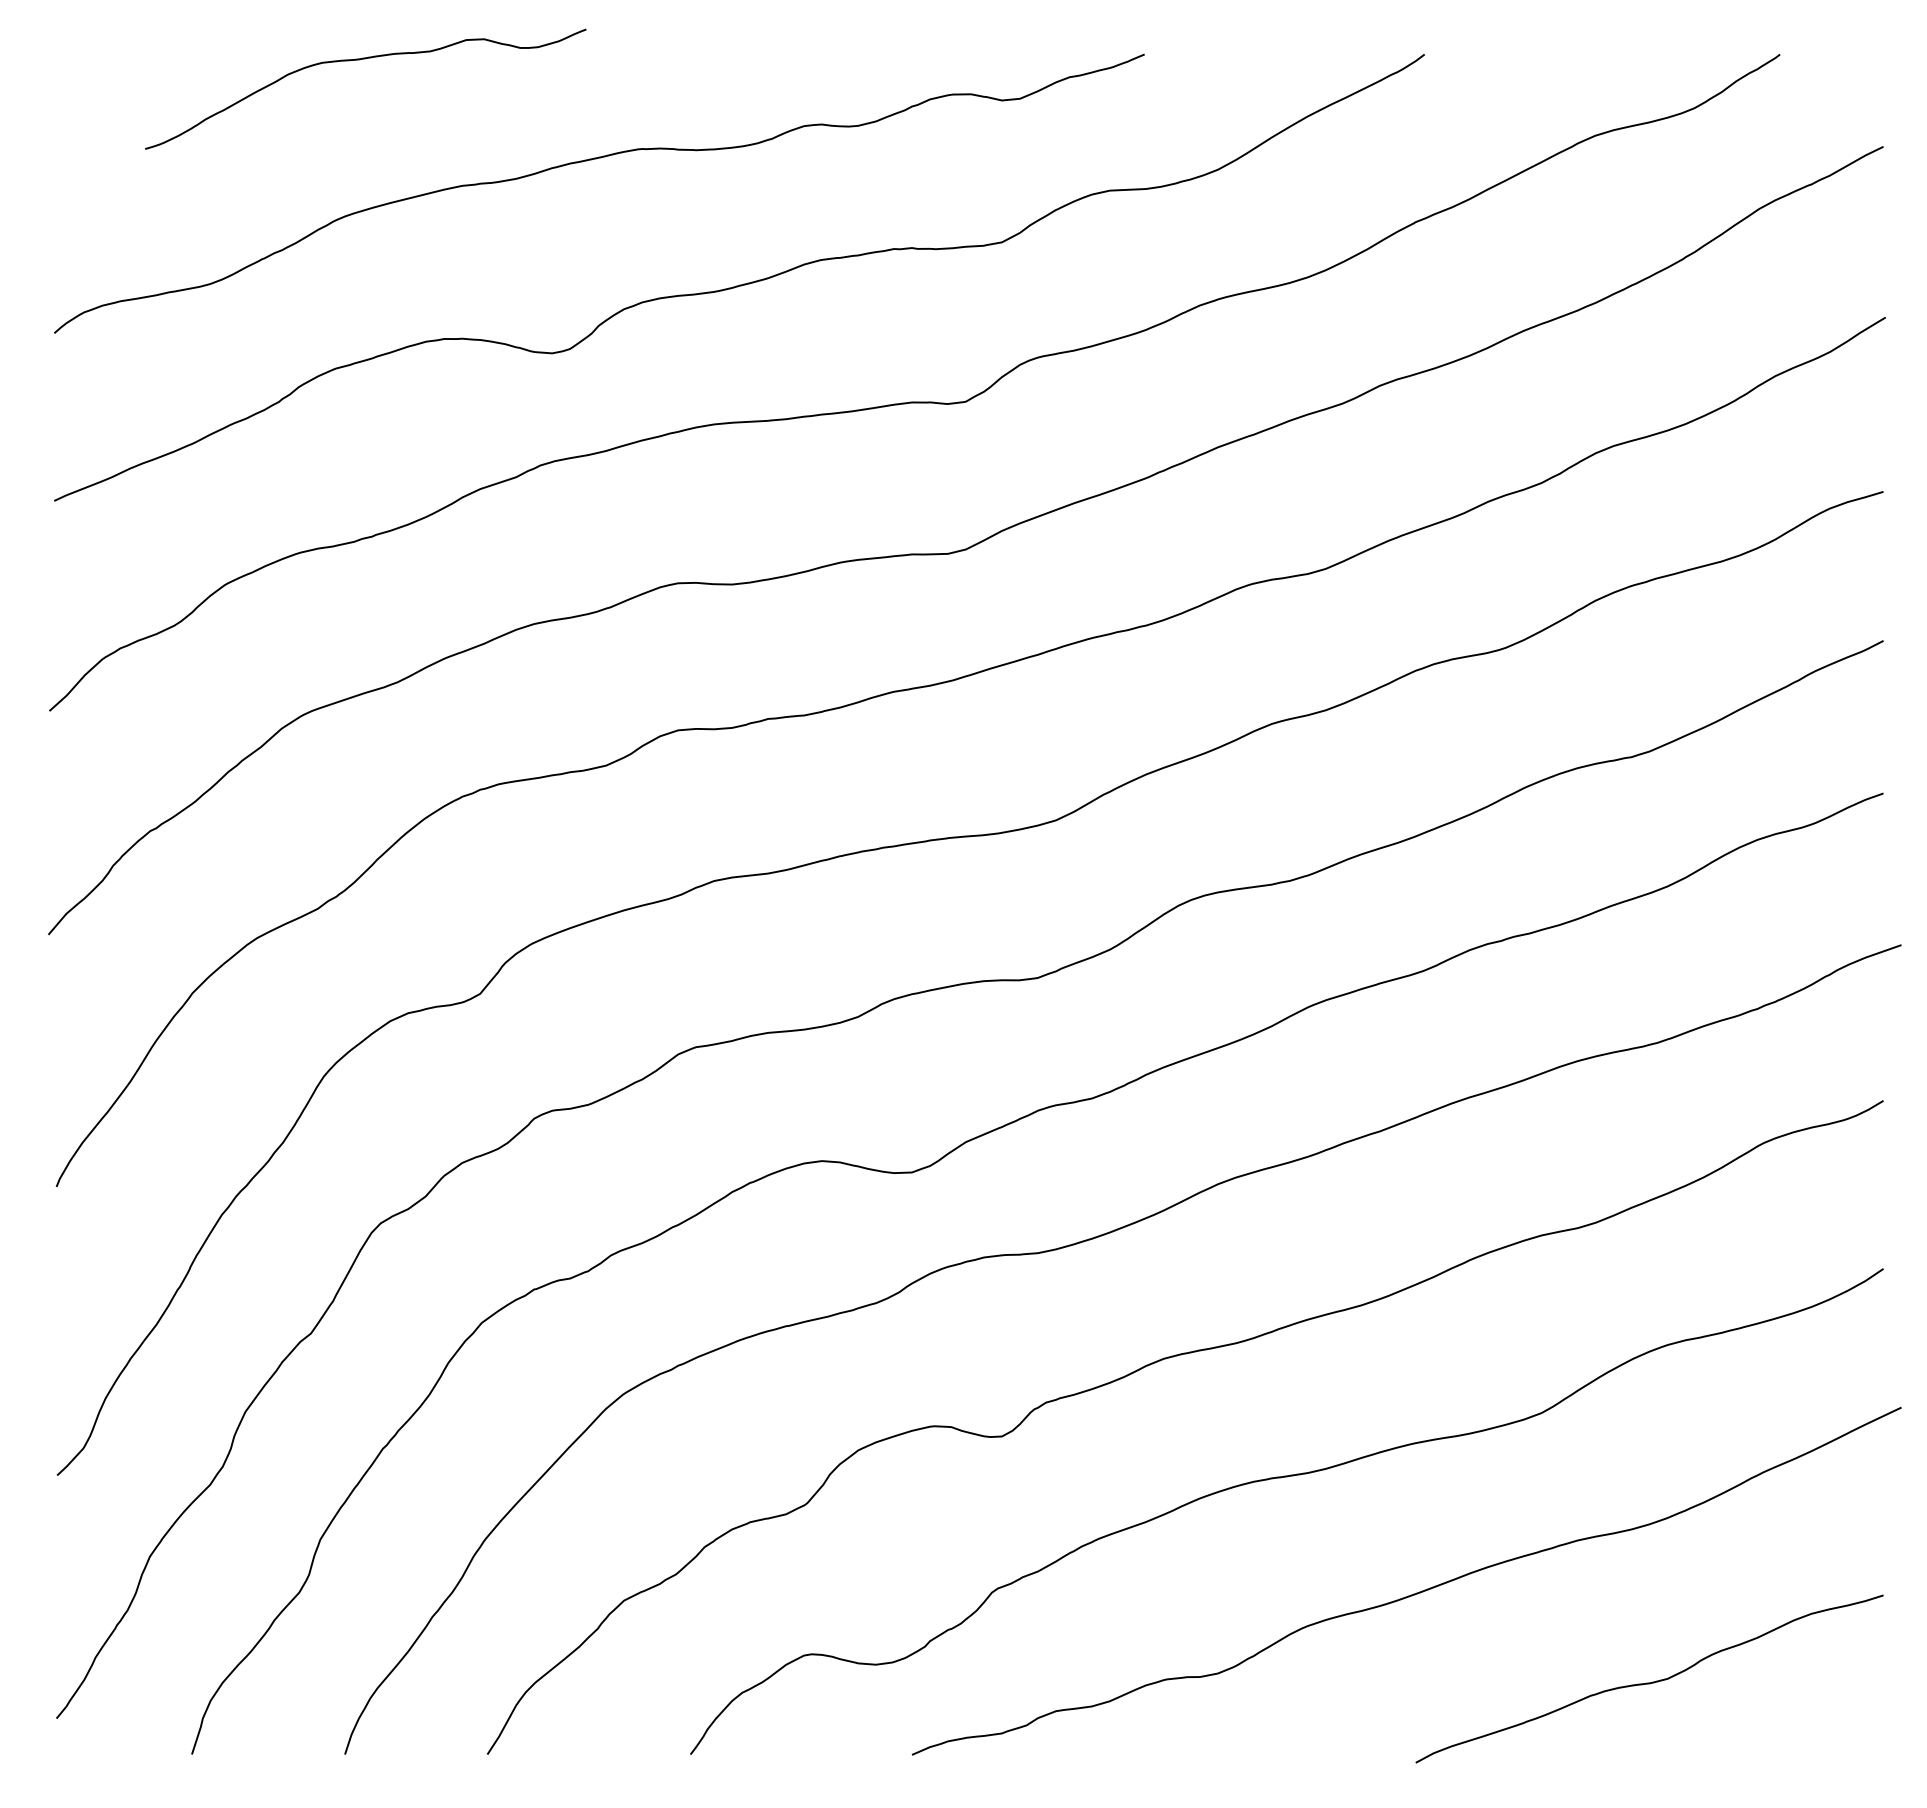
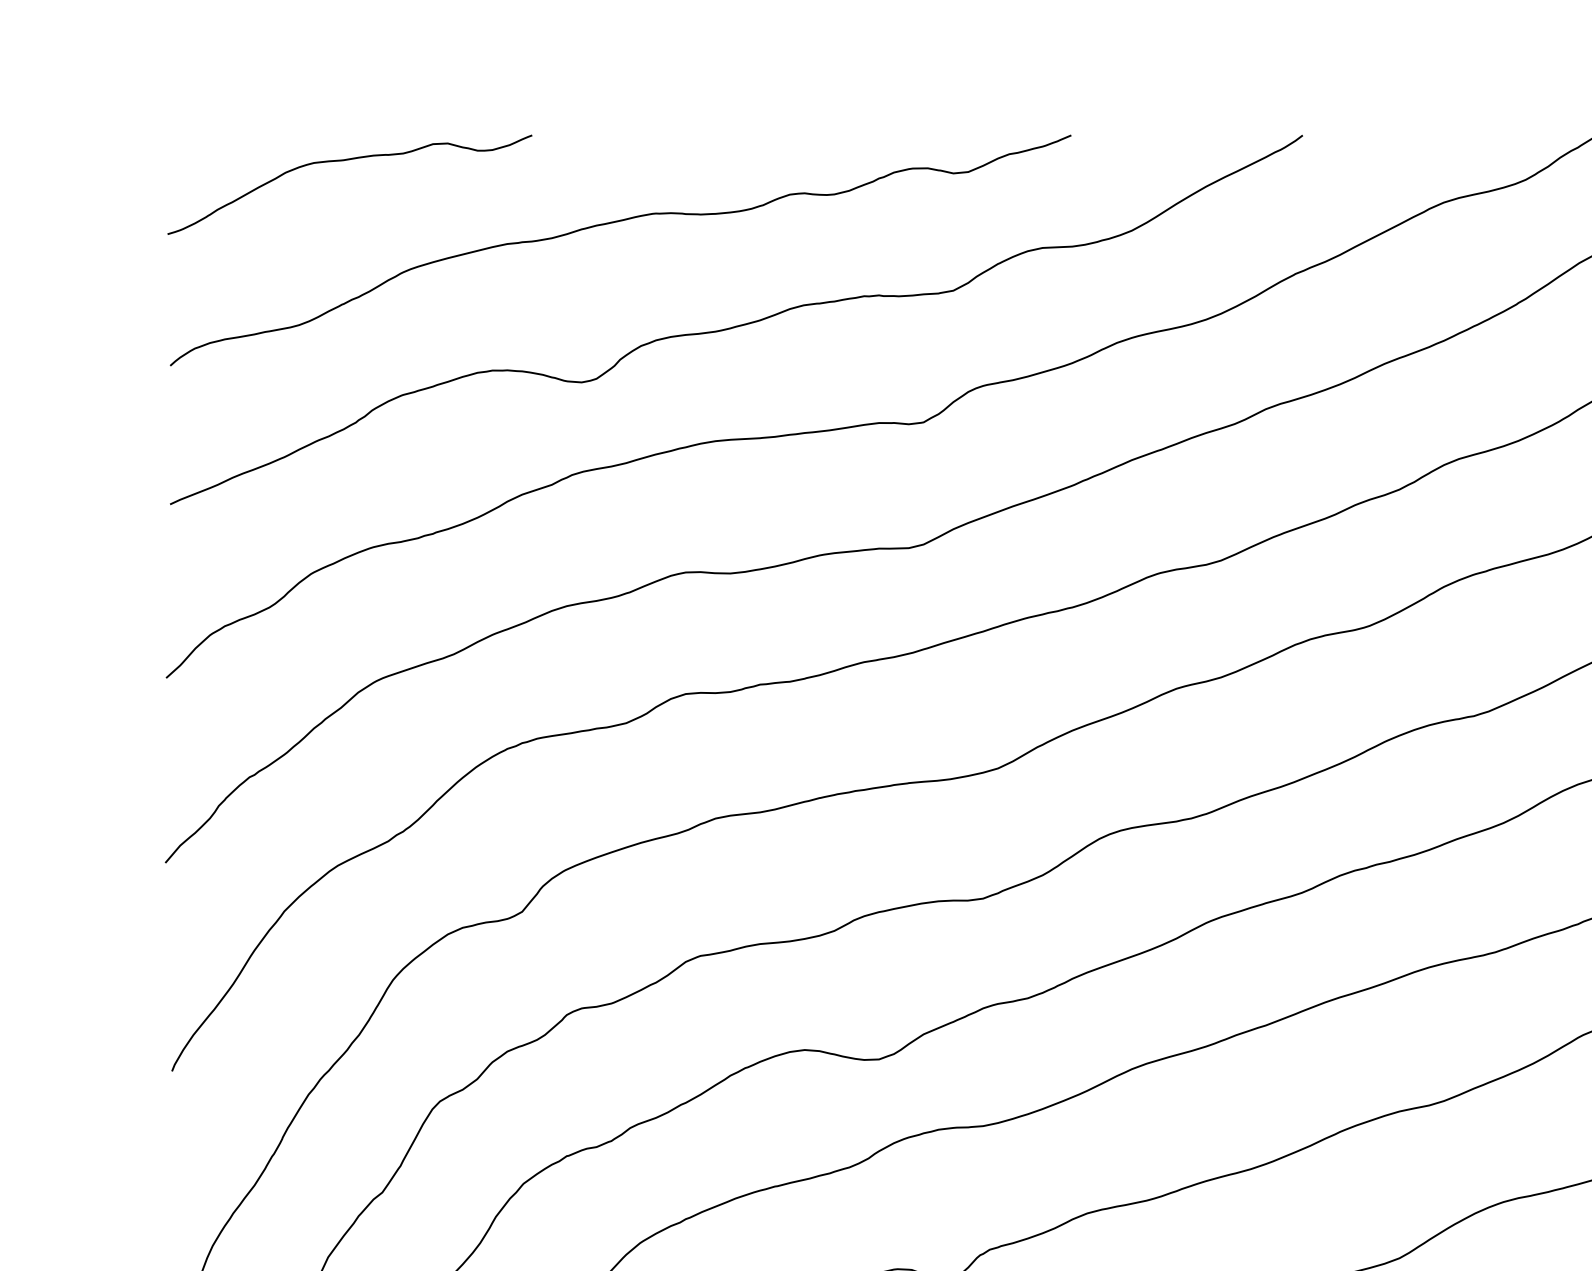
curve: (359, 60) -> (344, 161), moved

